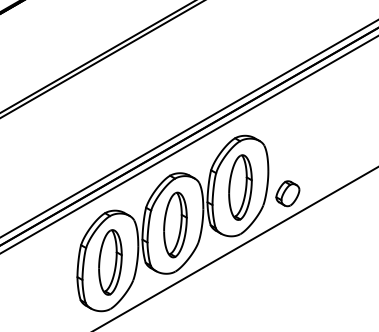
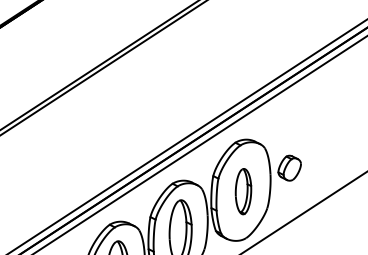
part: (240, 187) -> (243, 191), size x0.7
part: (287, 193) -> (289, 167), moved

